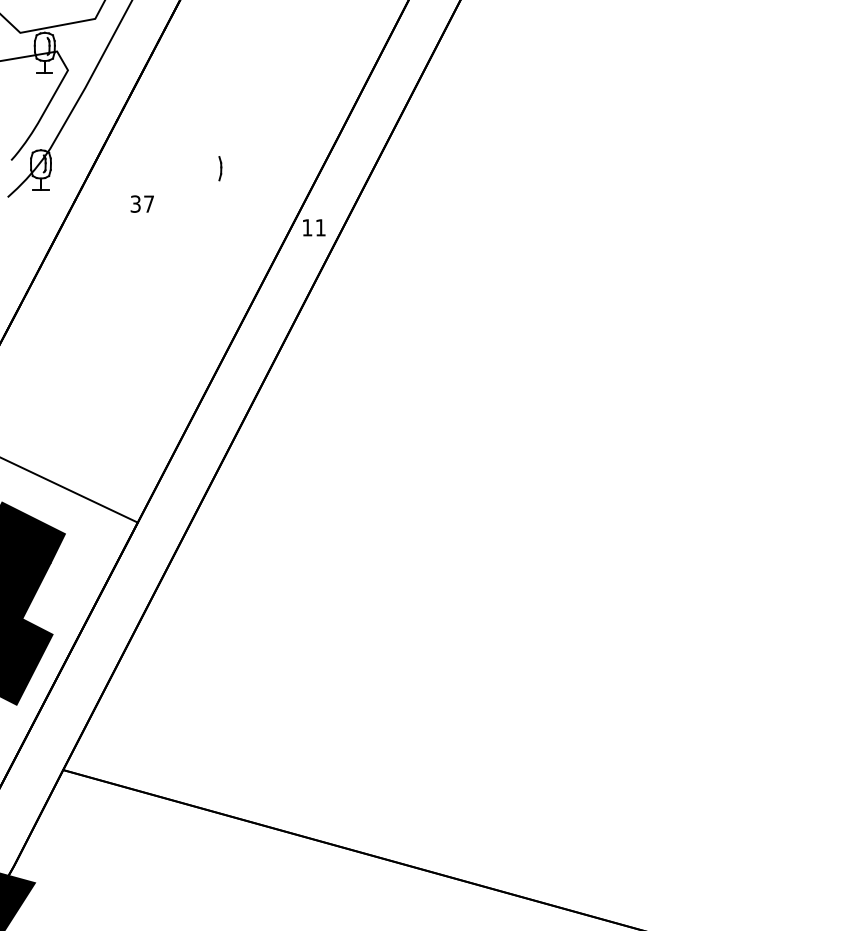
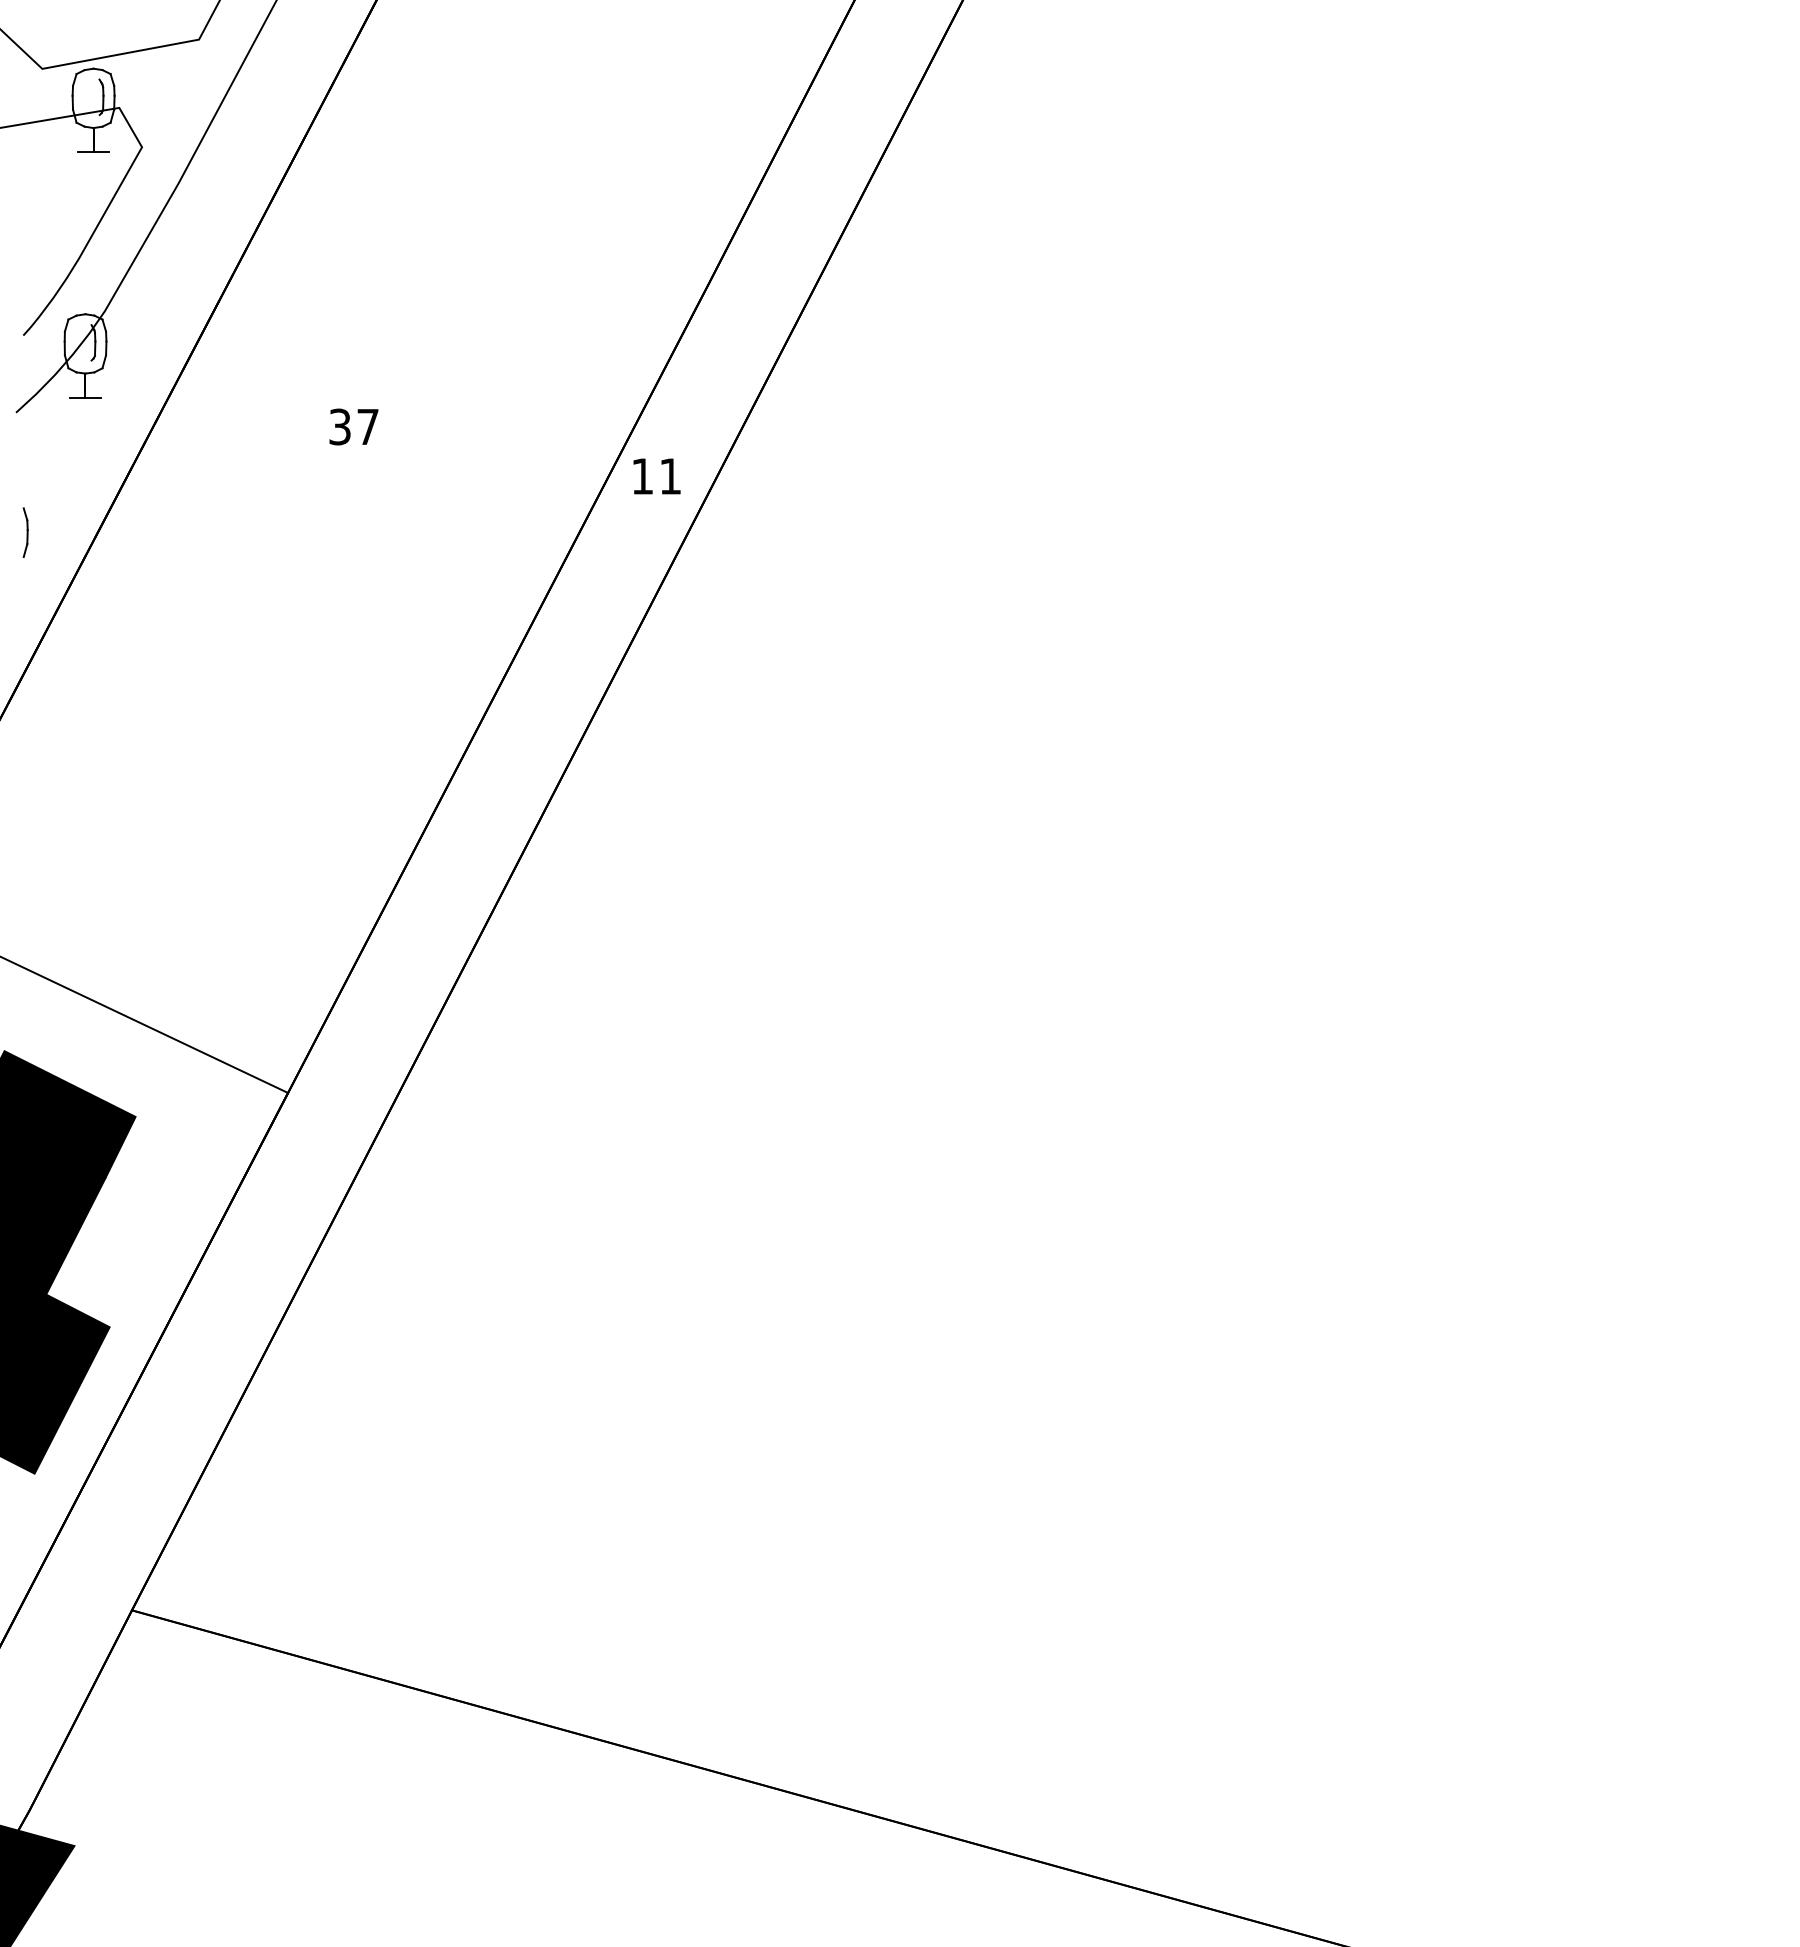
part: (220, 168) -> (25, 532), moved
text: (141, 203) -> (352, 425), moved

